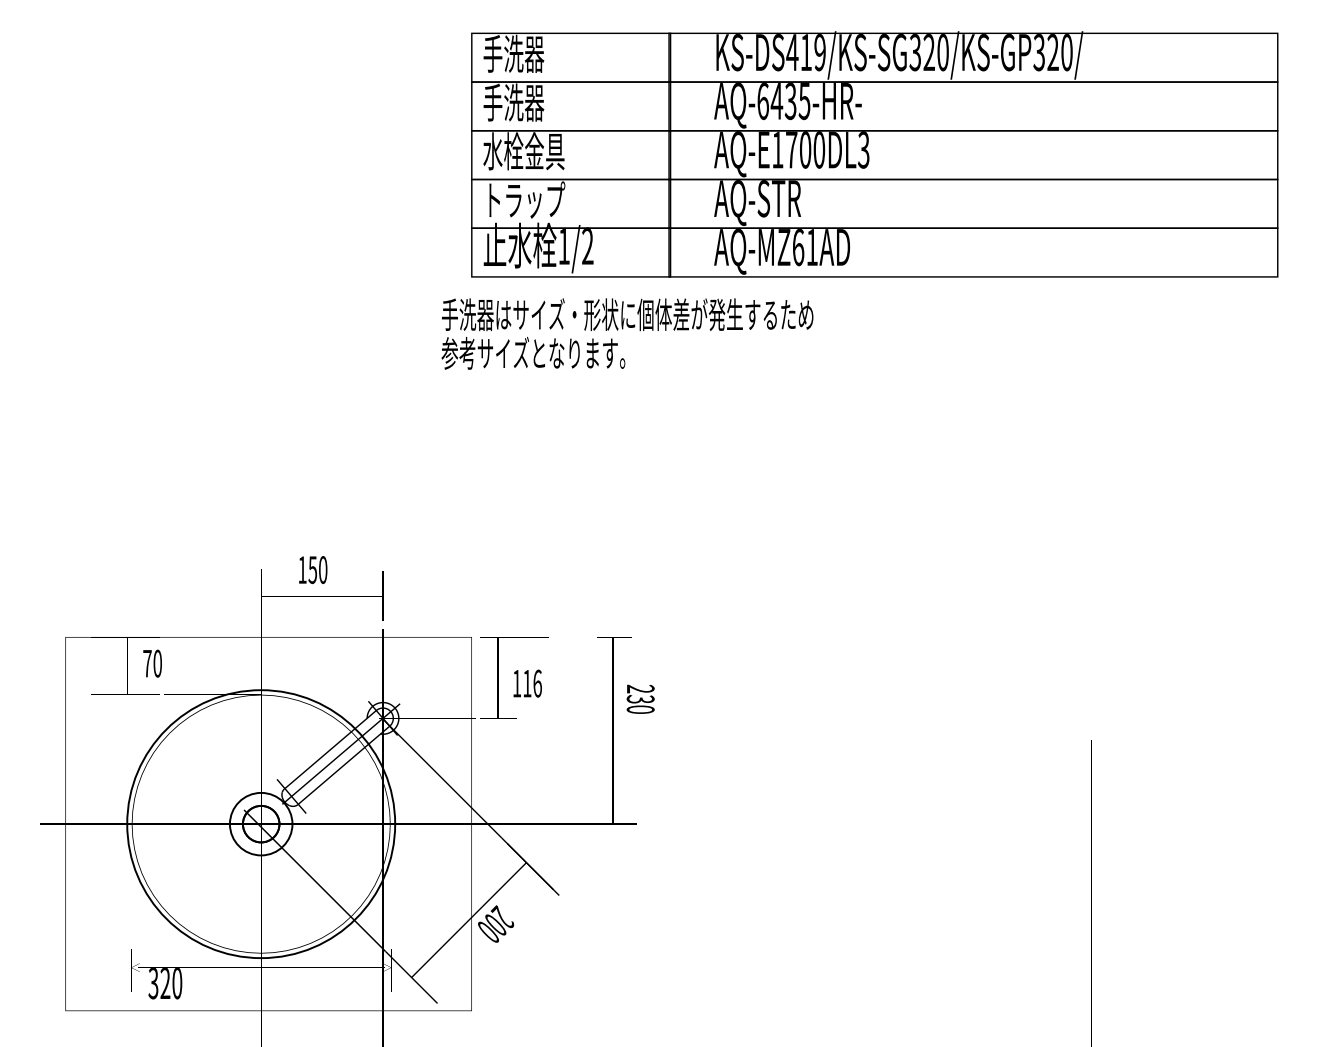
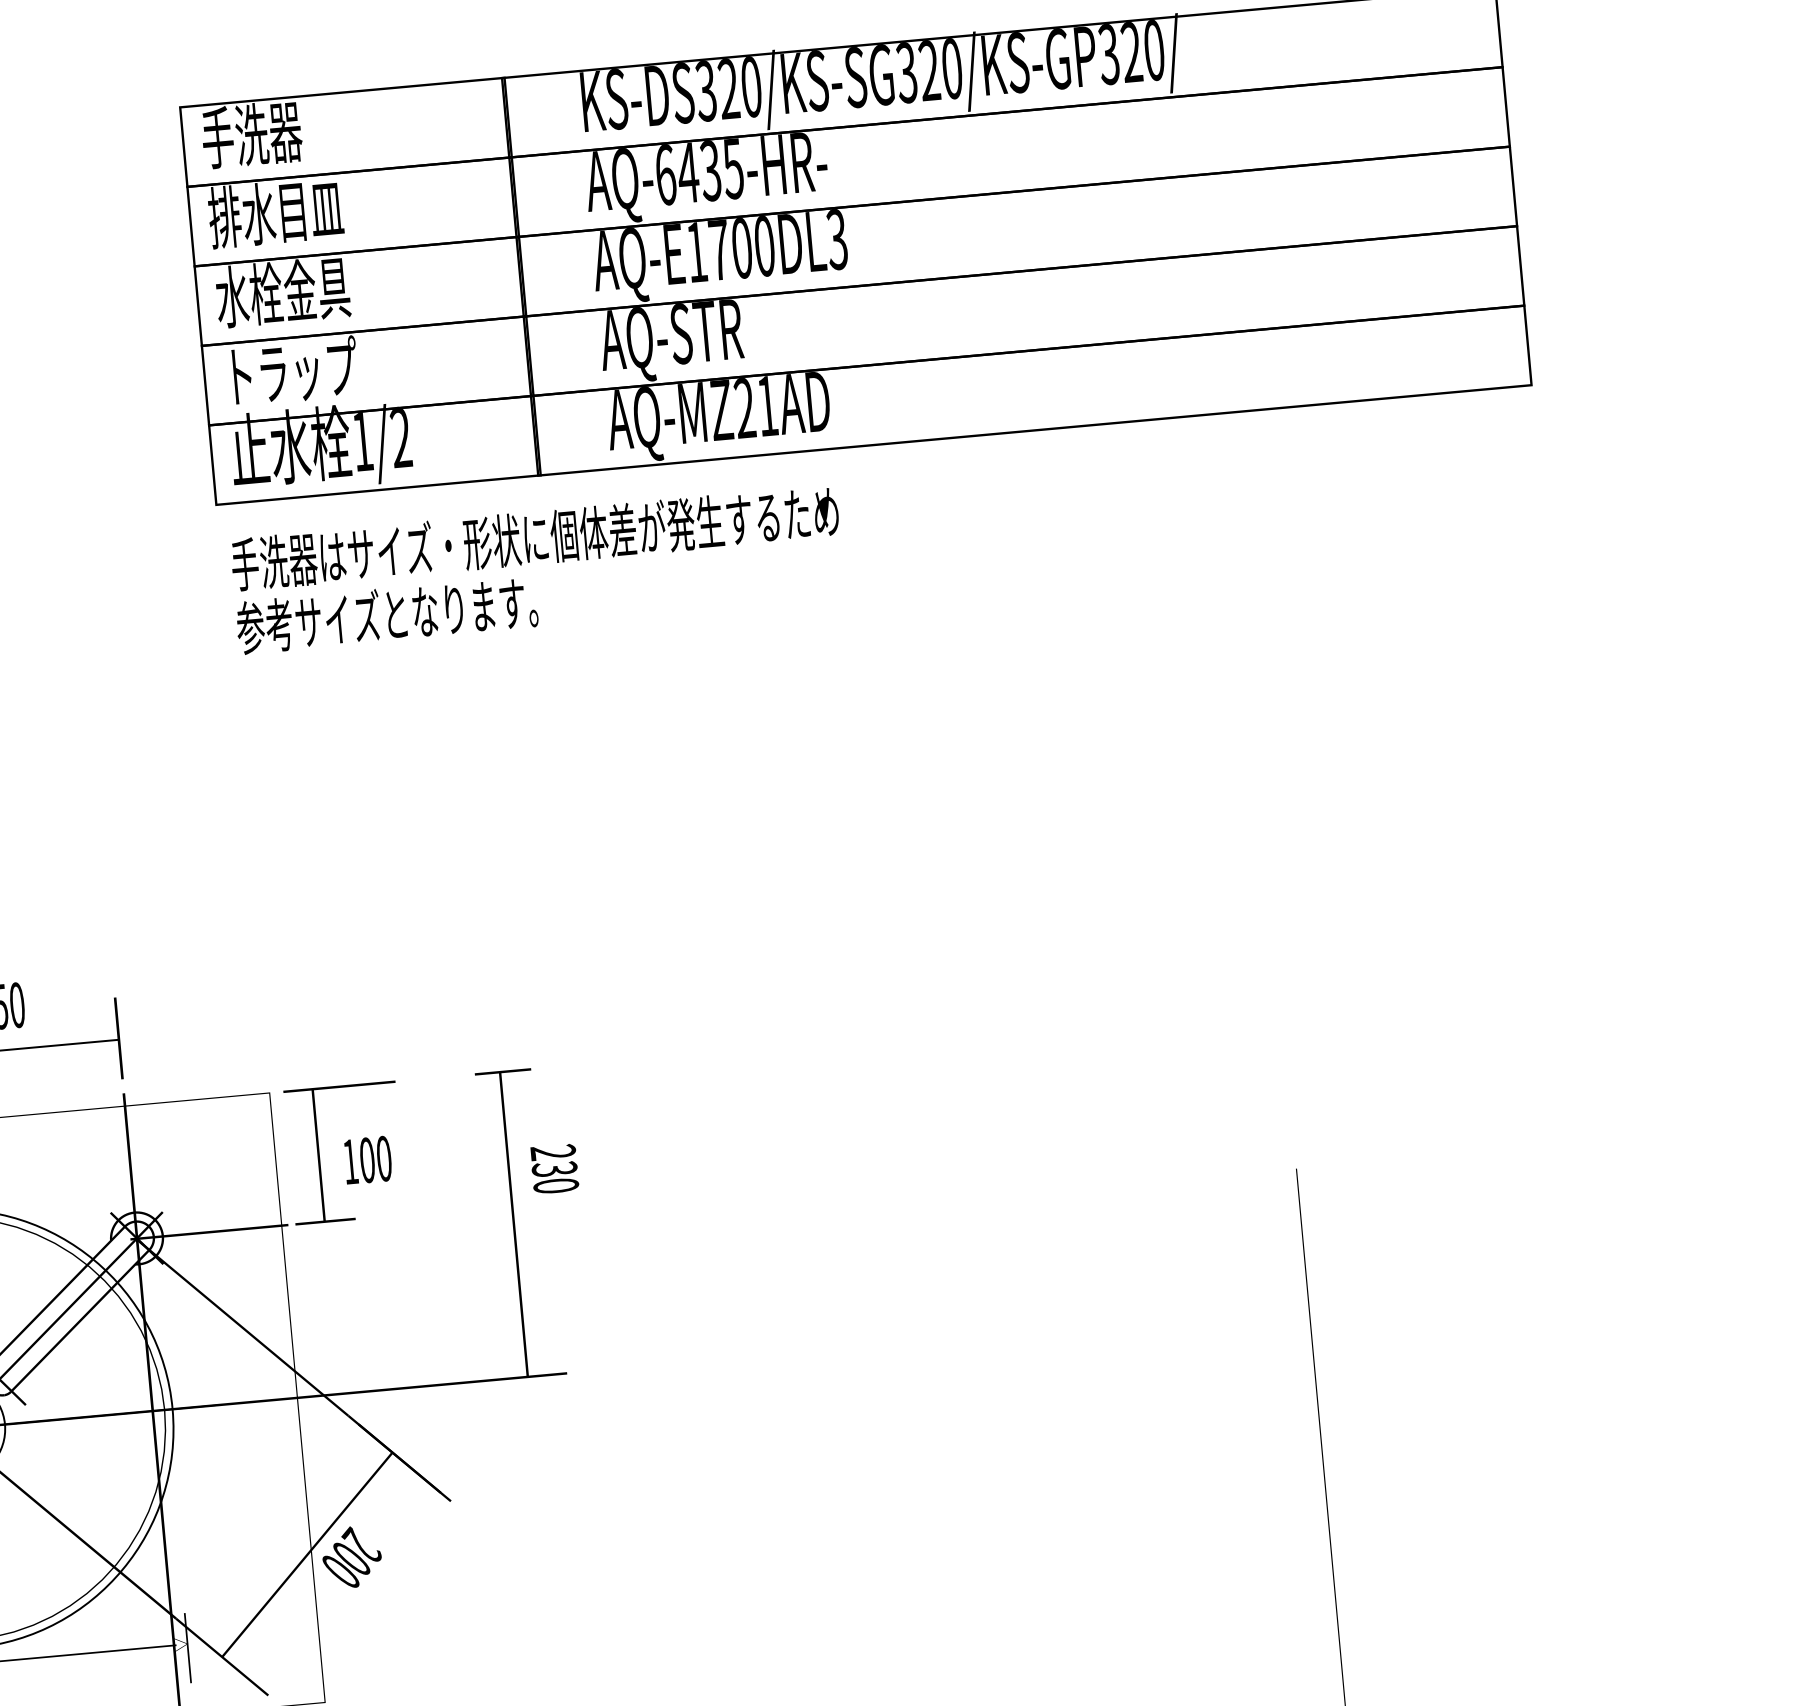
text: (805, 52) -> (727, 89), KS-DS419/KS-SG320/KS-GP320/ -> KS-DS320/KS-SG320/KS-GP320/
text: (523, 102) -> (274, 212), 手洗器 -> 排水目皿
text: (798, 247) -> (745, 408), AQ-MZ61AD -> AQ-MZ21AD
text: (627, 333) -> (537, 568), moved
text: (532, 683) -> (375, 1159), 116 -> 100

